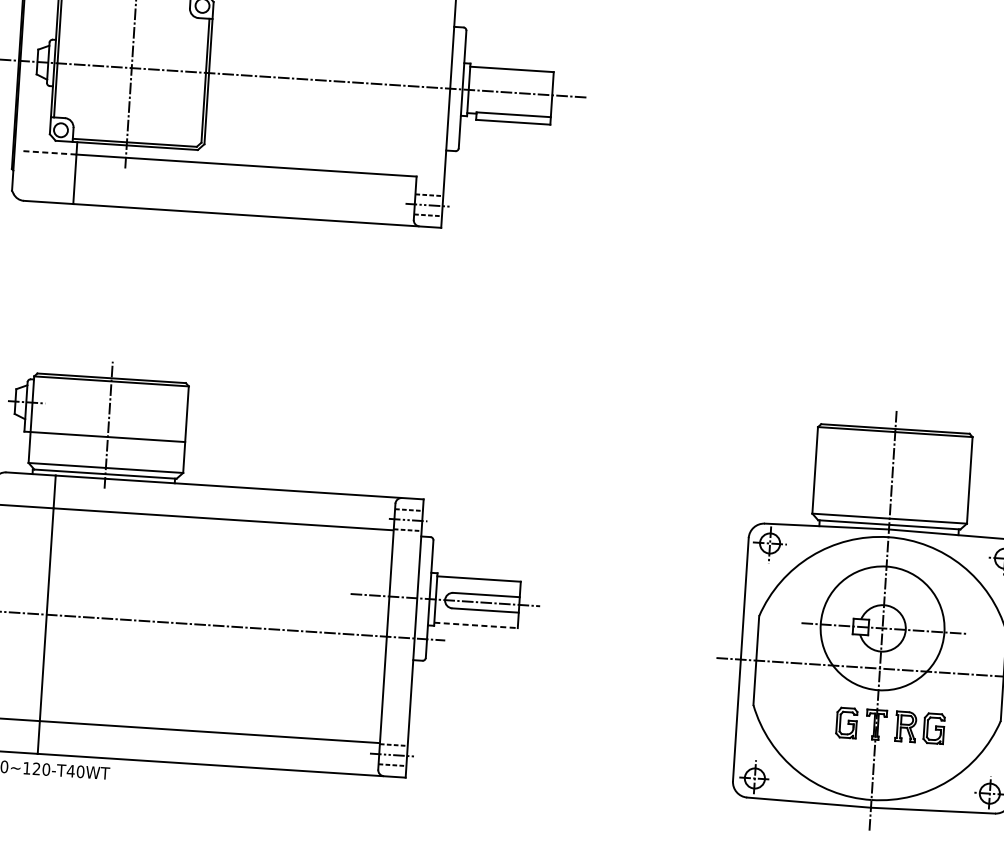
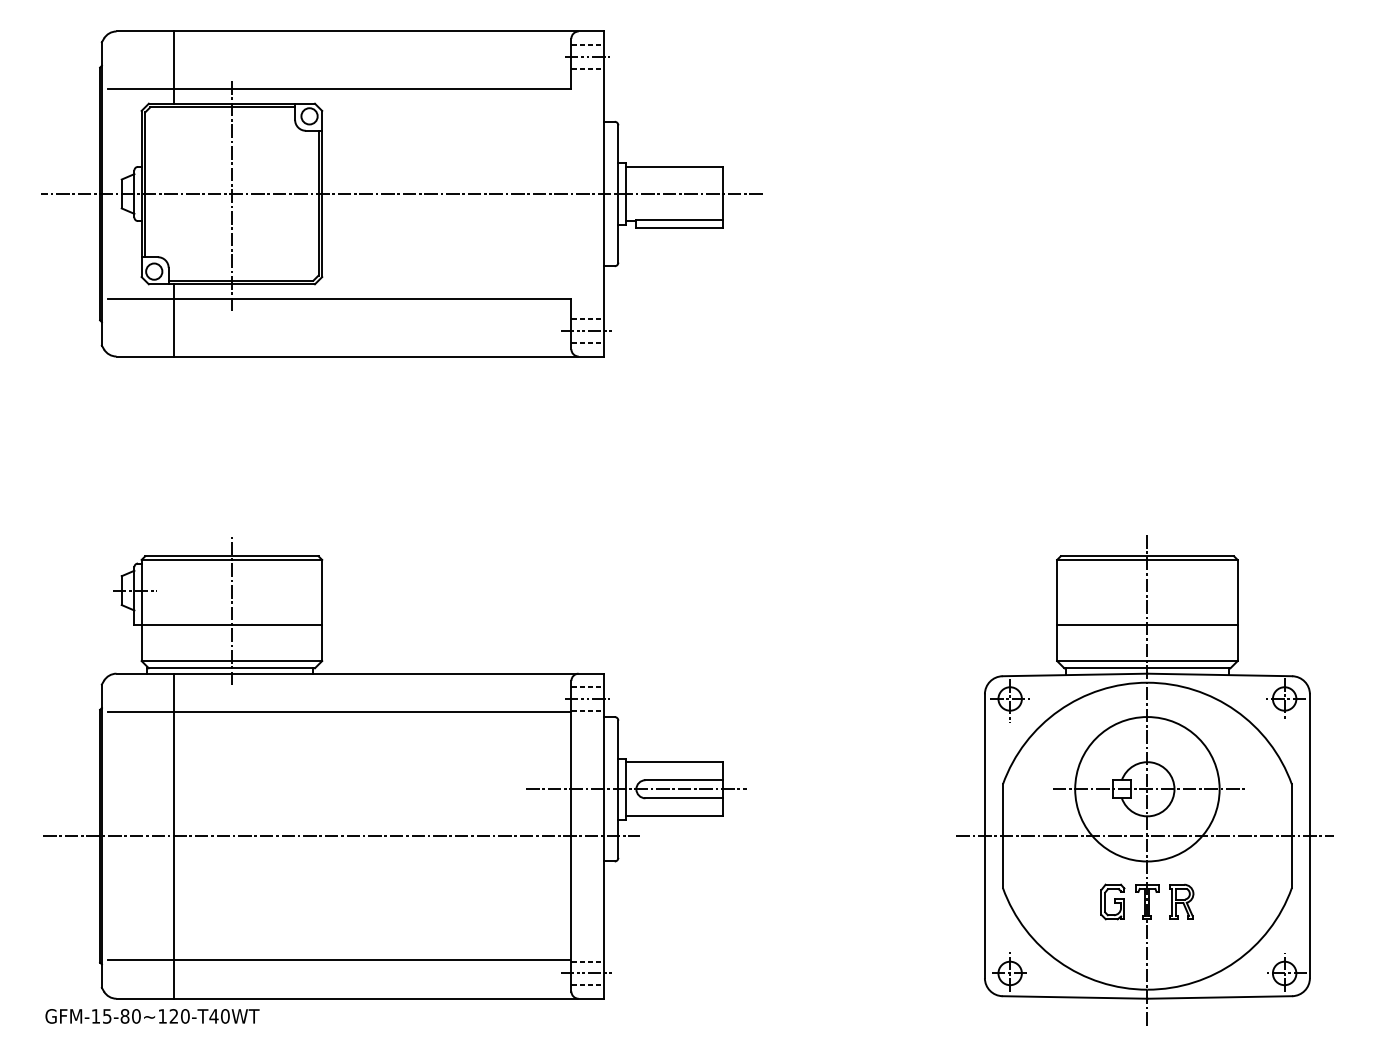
line: (48, 152) -> (141, 298), dashed -> solid
line: (891, 487) -> (1147, 624), added
line: (476, 625) -> (674, 816), dashed -> solid
part: (933, 728) -> (1214, 901), removed

